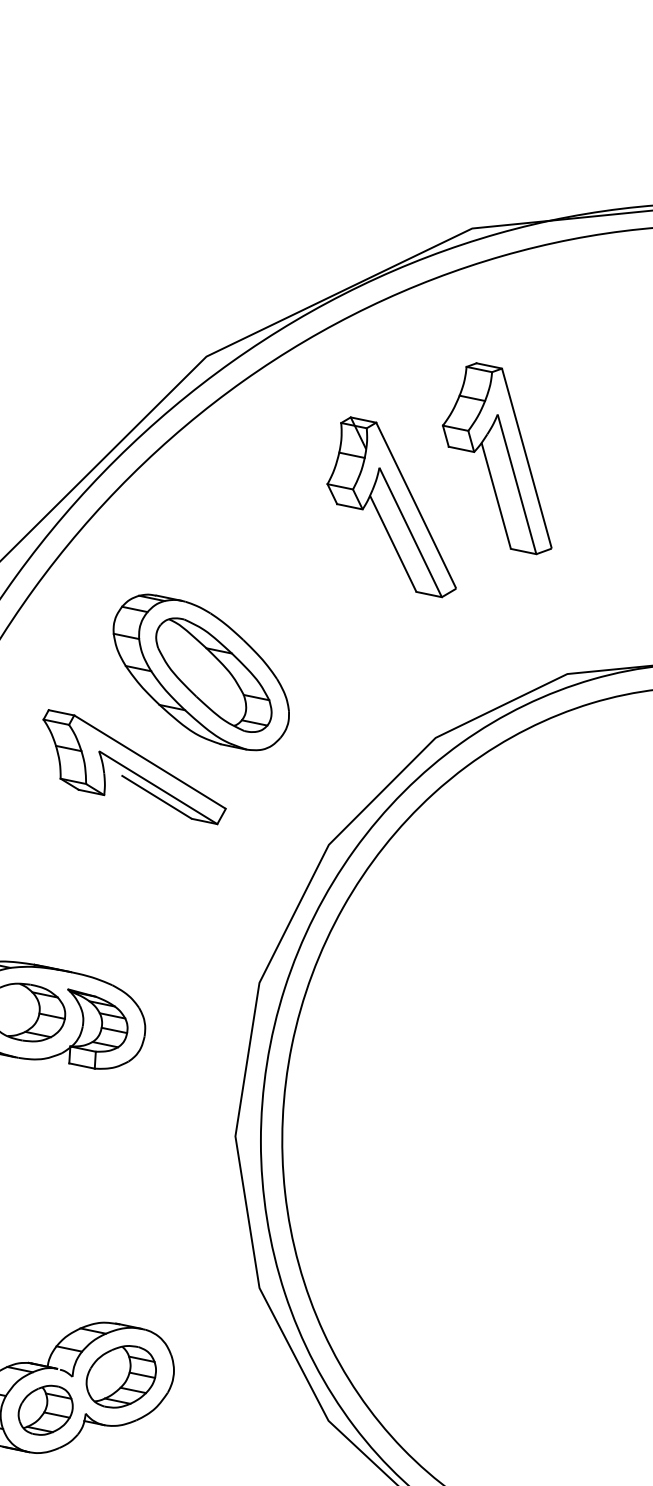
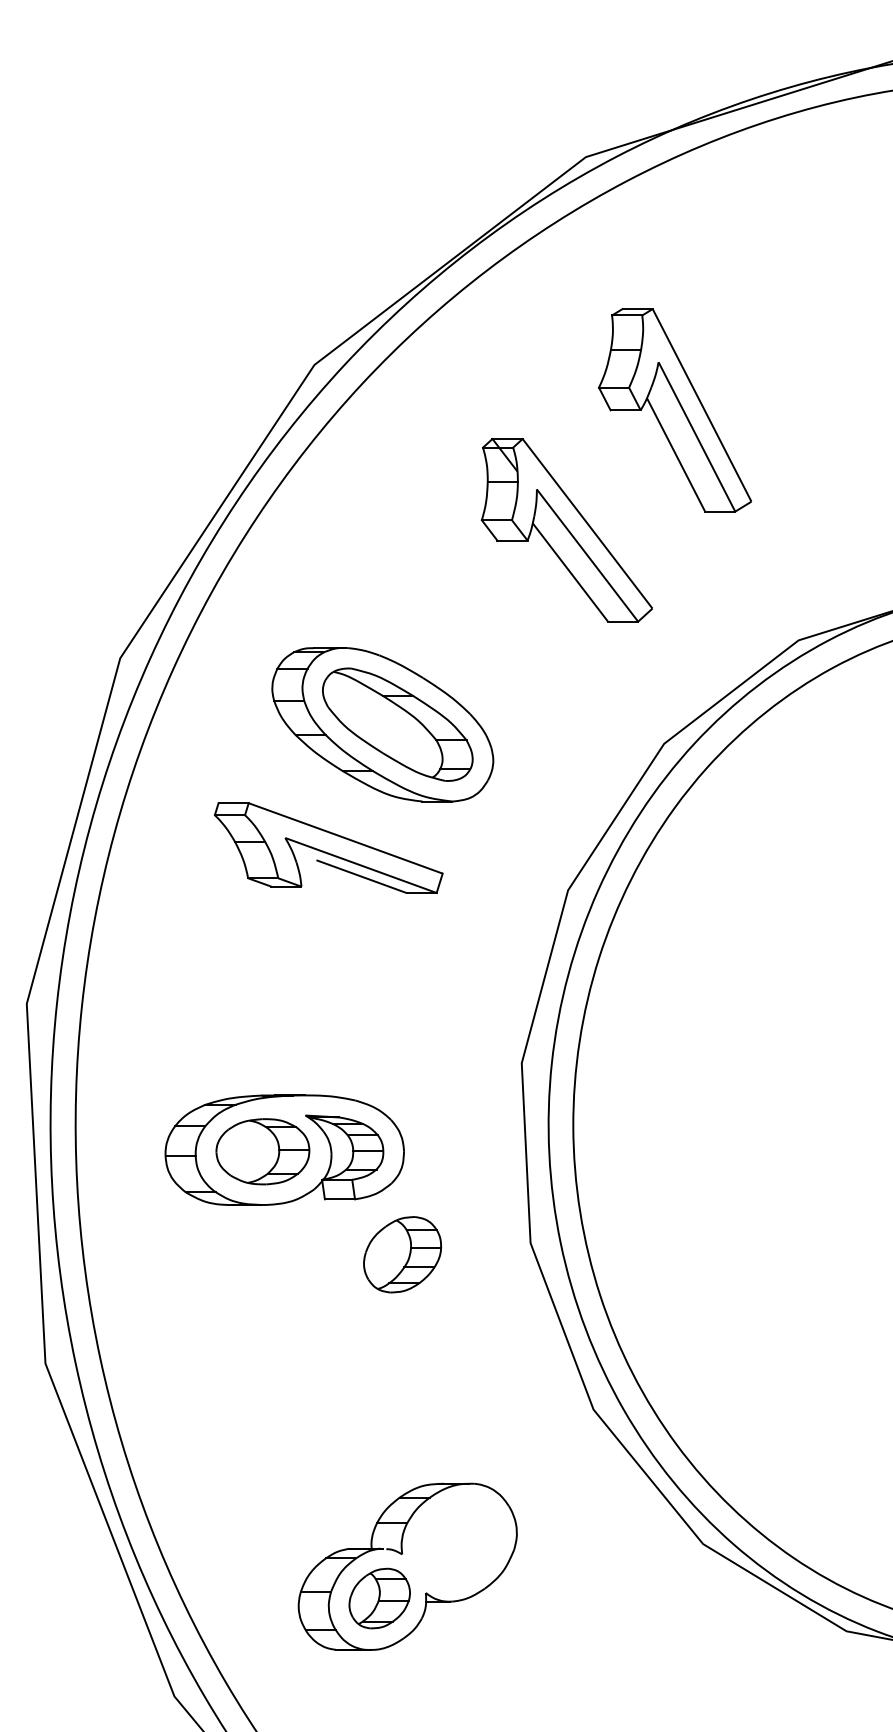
part: (397, 507) -> (566, 530), moved
part: (121, 1376) -> (402, 1254), moved

